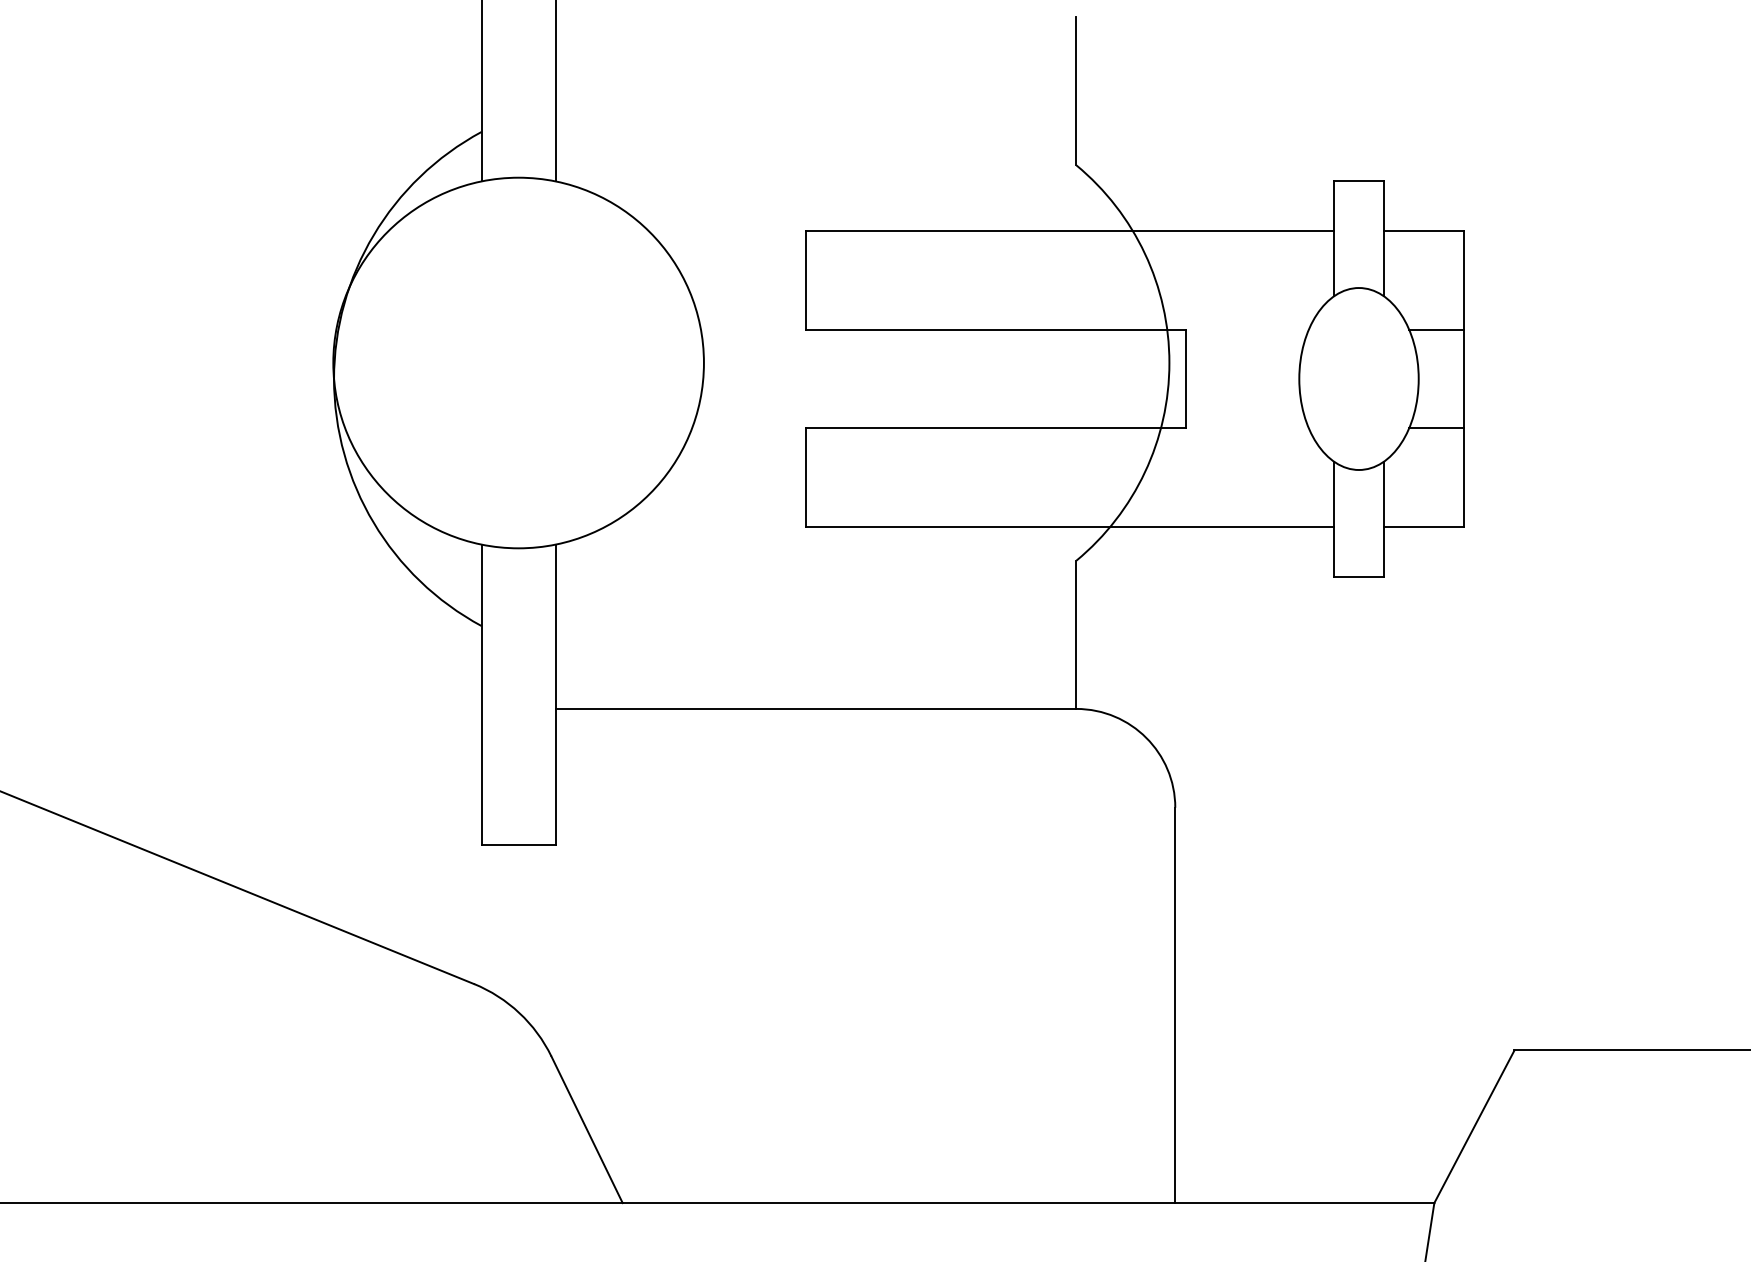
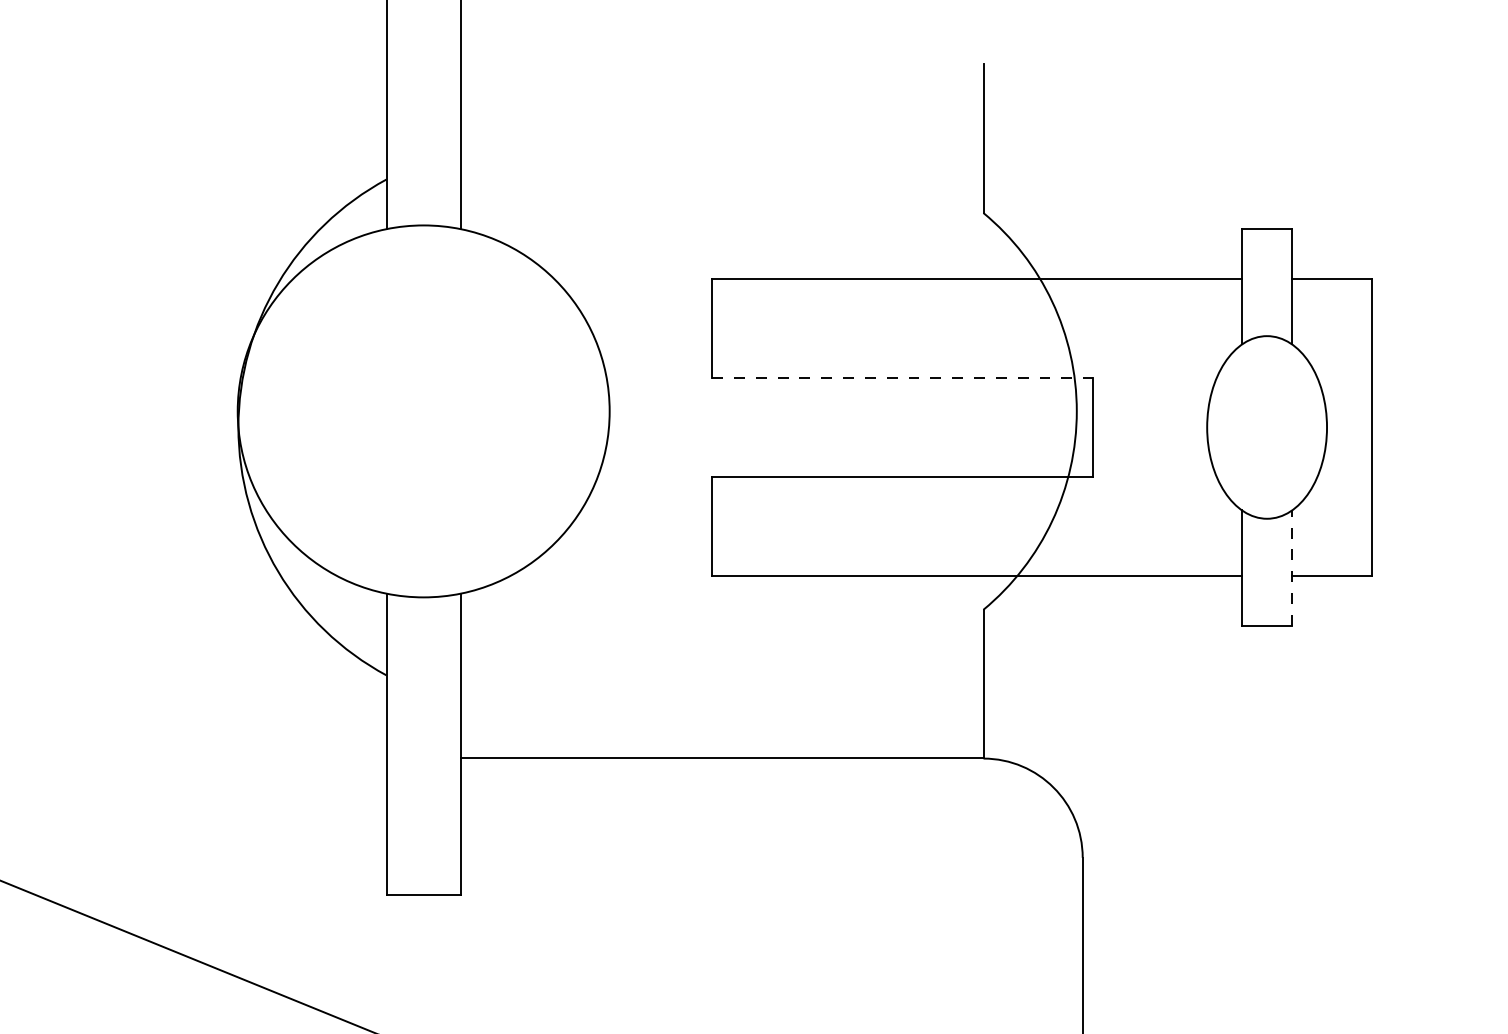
line: (995, 329) -> (902, 377), solid -> dashed
line: (1436, 329) -> (1344, 377), removed
line: (1436, 428) -> (1344, 477), removed
line: (1383, 518) -> (1291, 567), solid -> dashed

